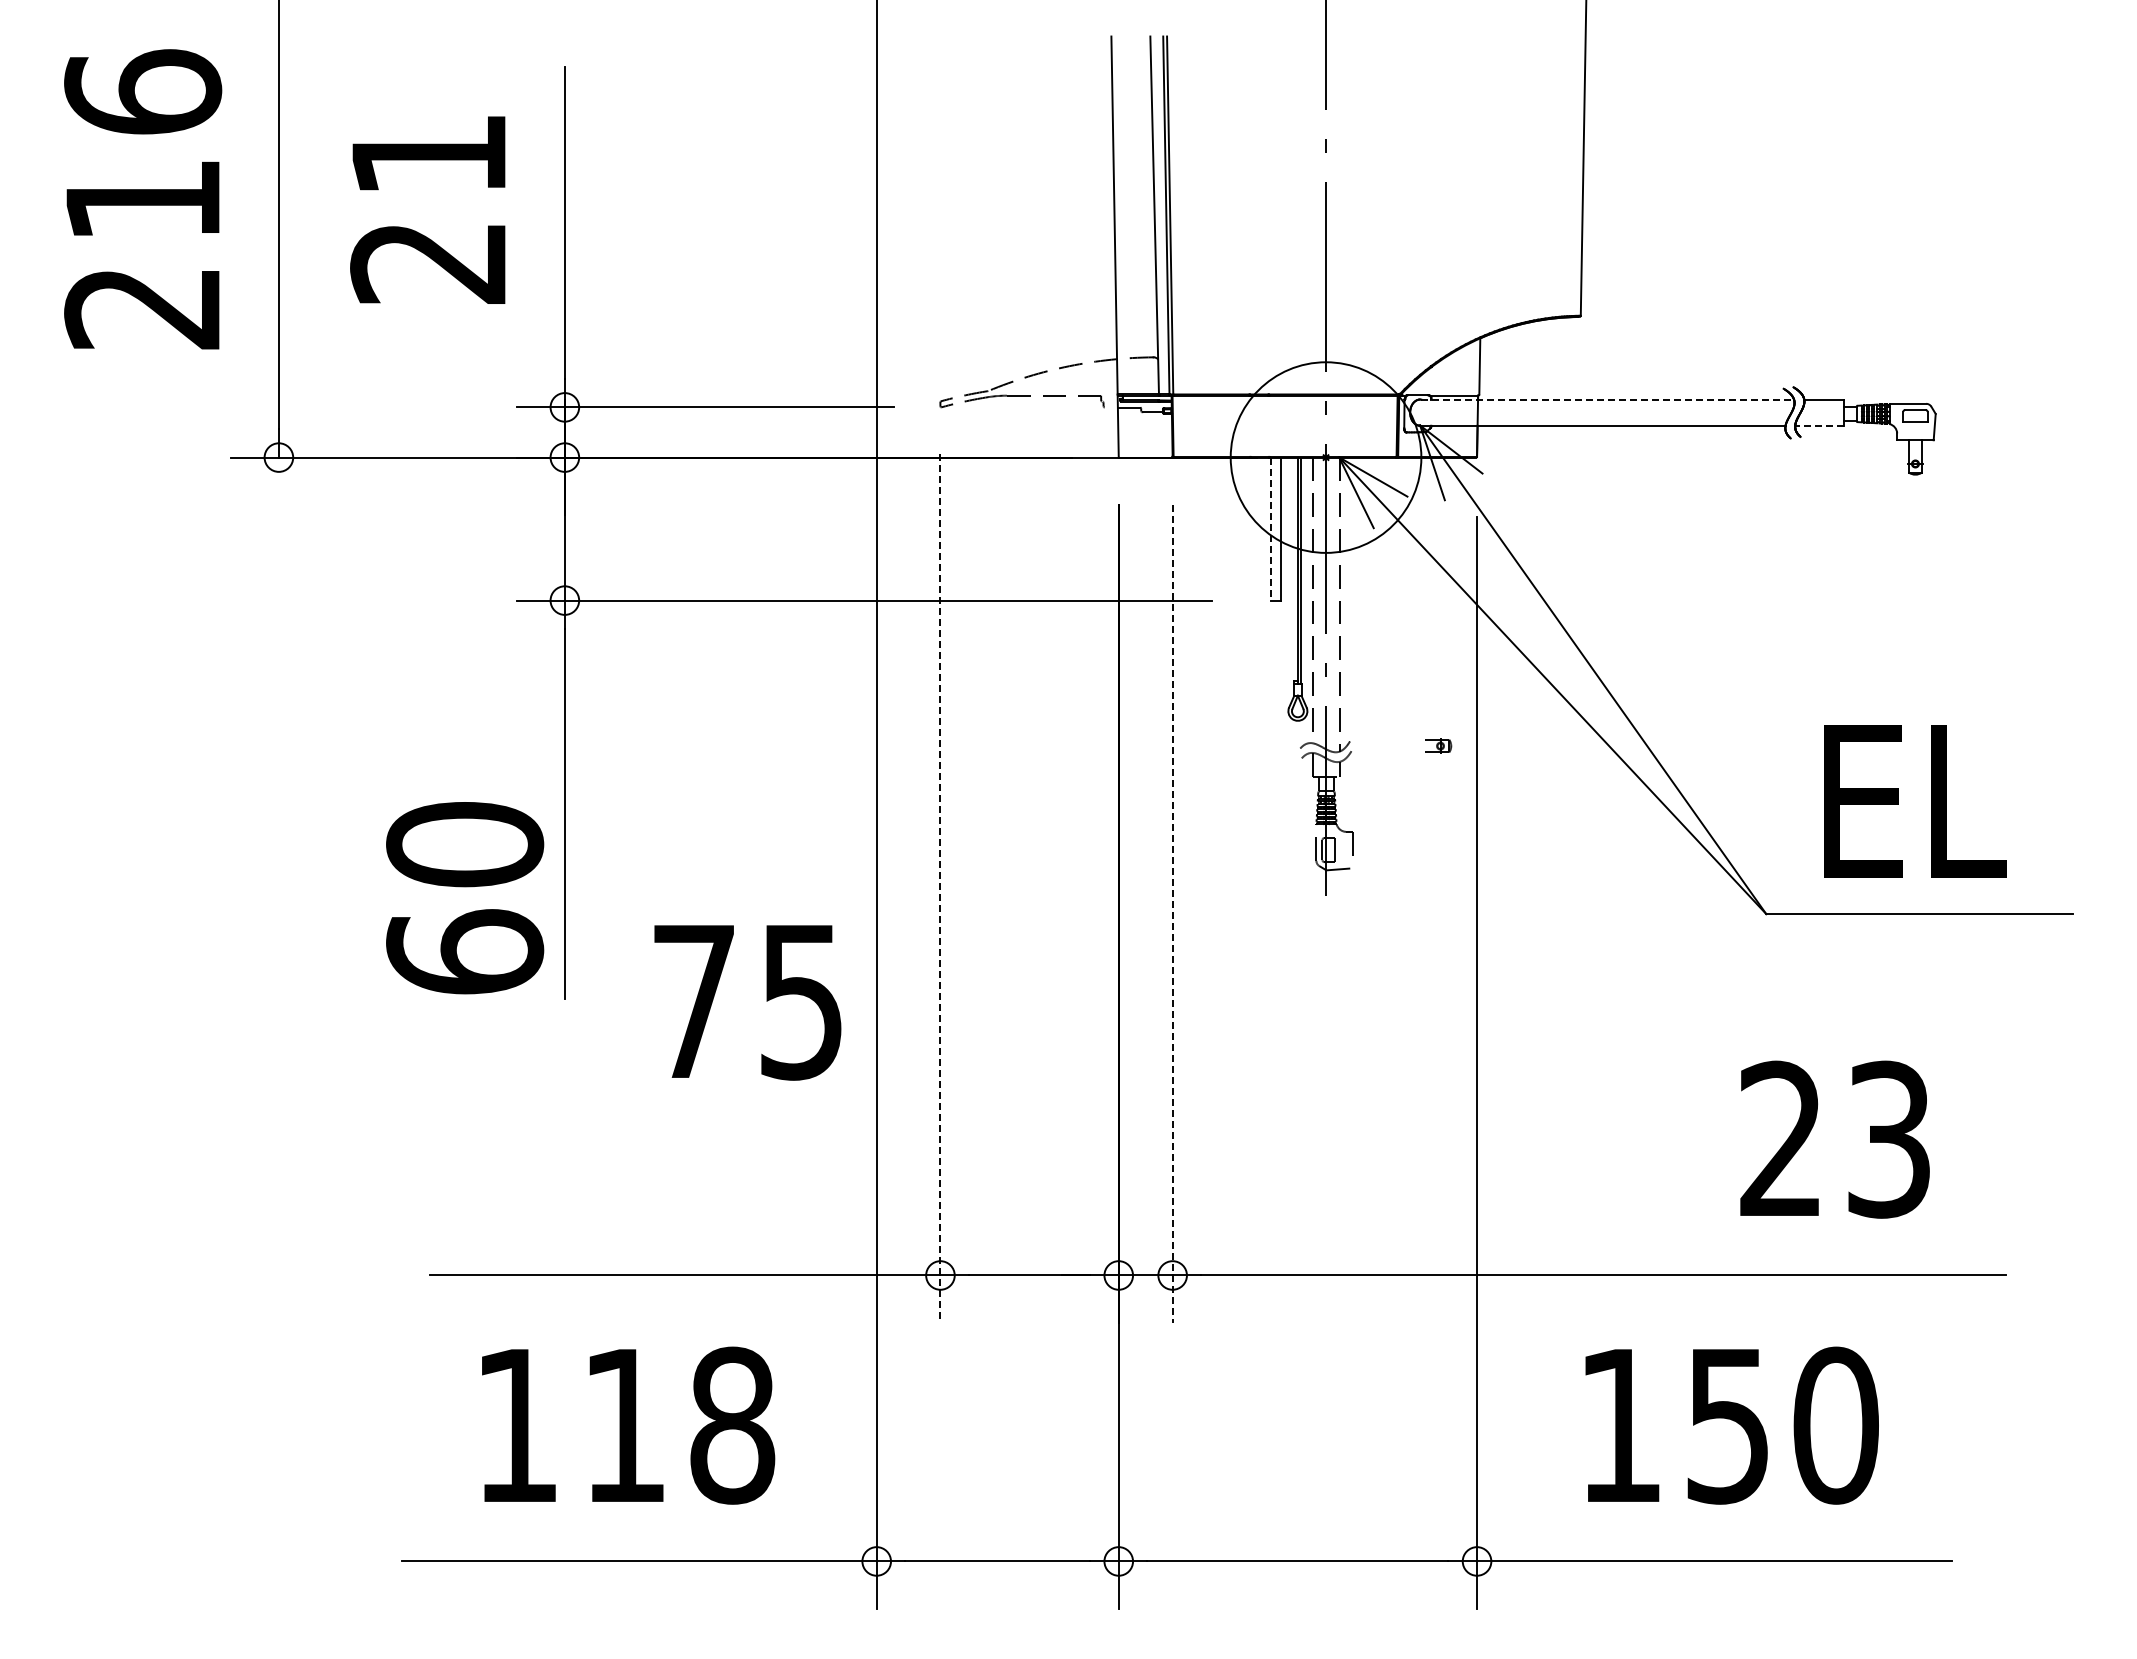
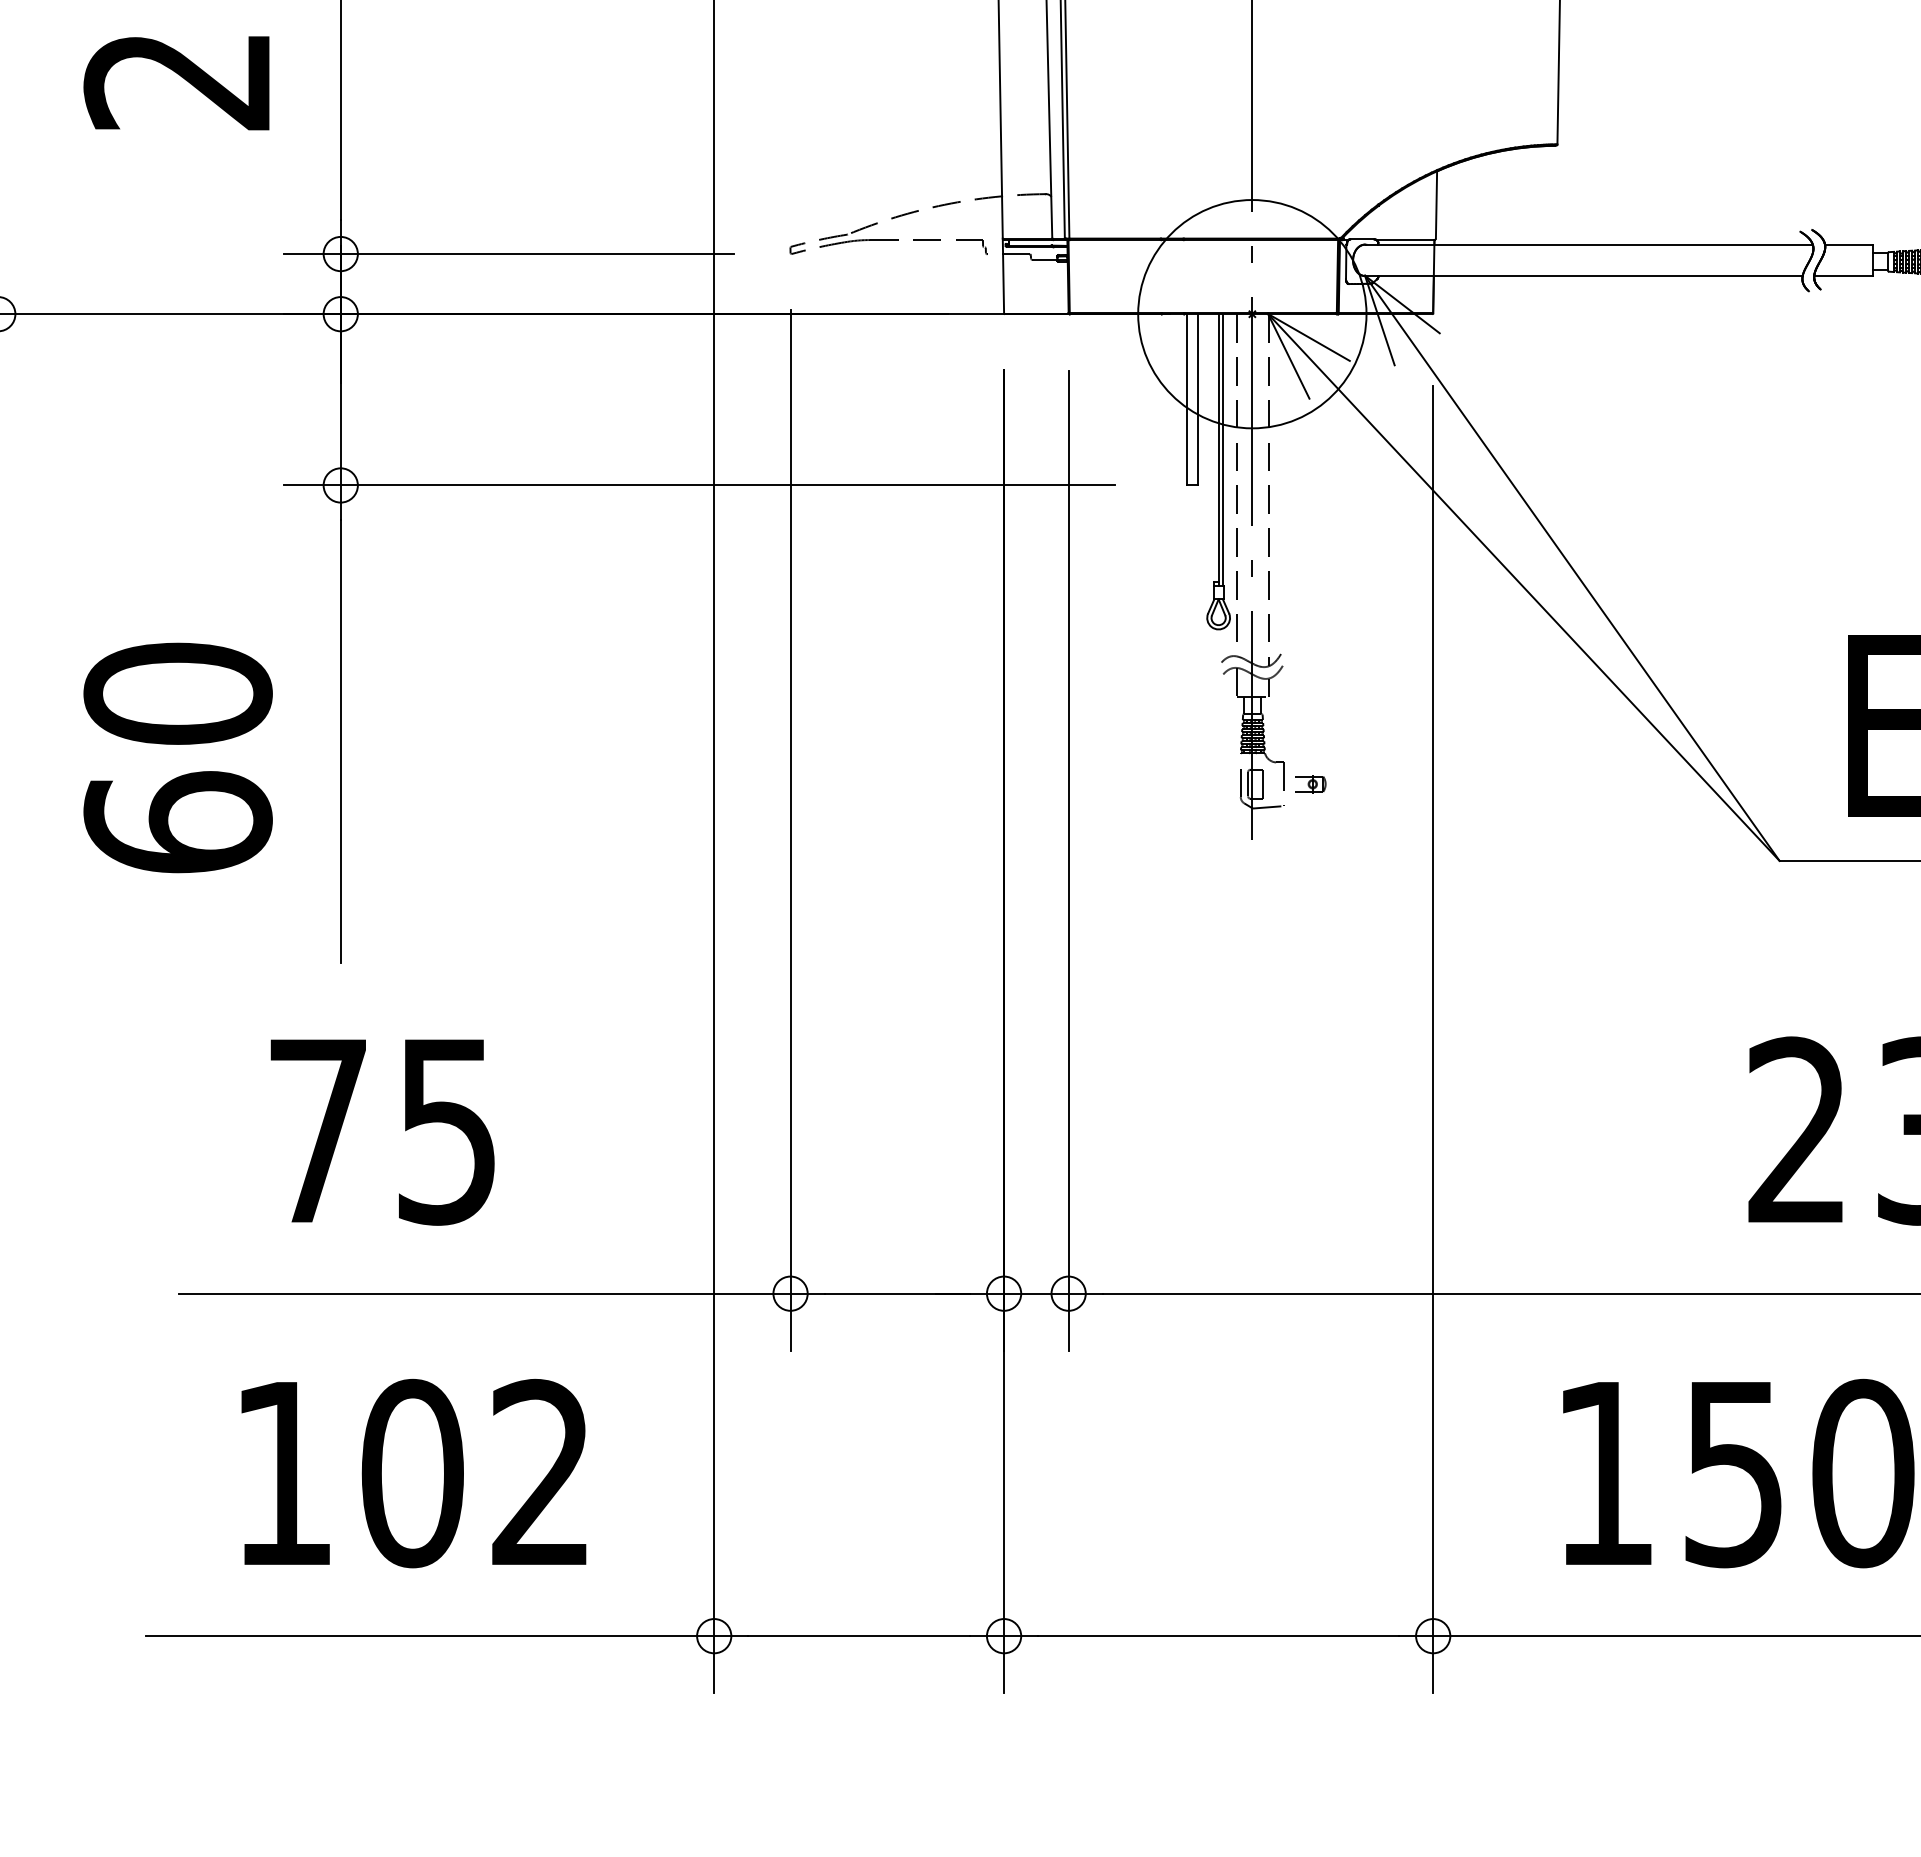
line: (1607, 399) -> (1589, 244), dashed -> solid
line: (1819, 425) -> (1843, 275), dashed -> solid
line: (1271, 529) -> (1187, 400), dashed -> solid
part: (1438, 745) -> (1310, 783), moved
line: (940, 889) -> (790, 831), dashed -> solid
text: (465, 898) -> (178, 758), moved
line: (1172, 914) -> (1068, 861), dashed -> solid
text: (747, 1002) -> (382, 1132), moved
text: (678, 1425) -> (476, 1473), 118 -> 102

